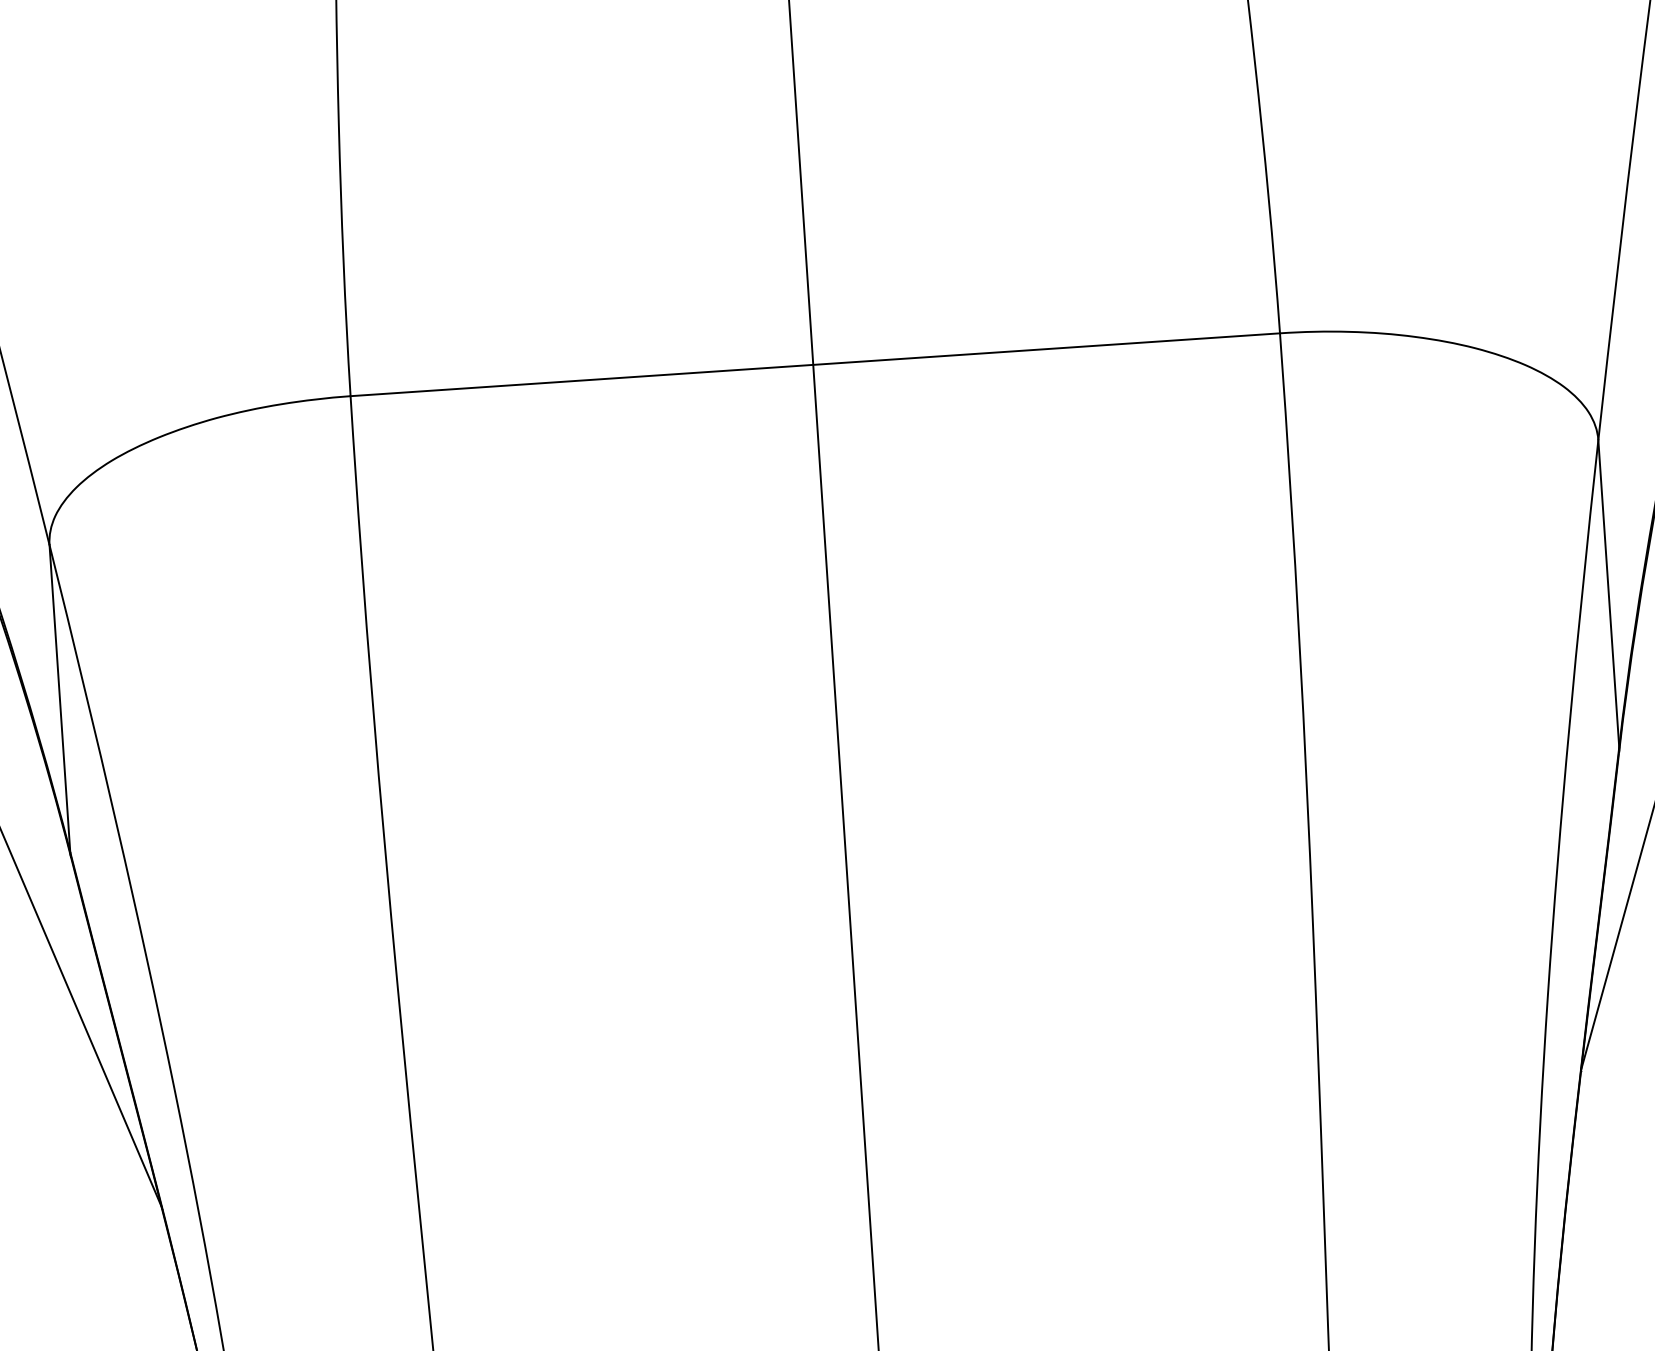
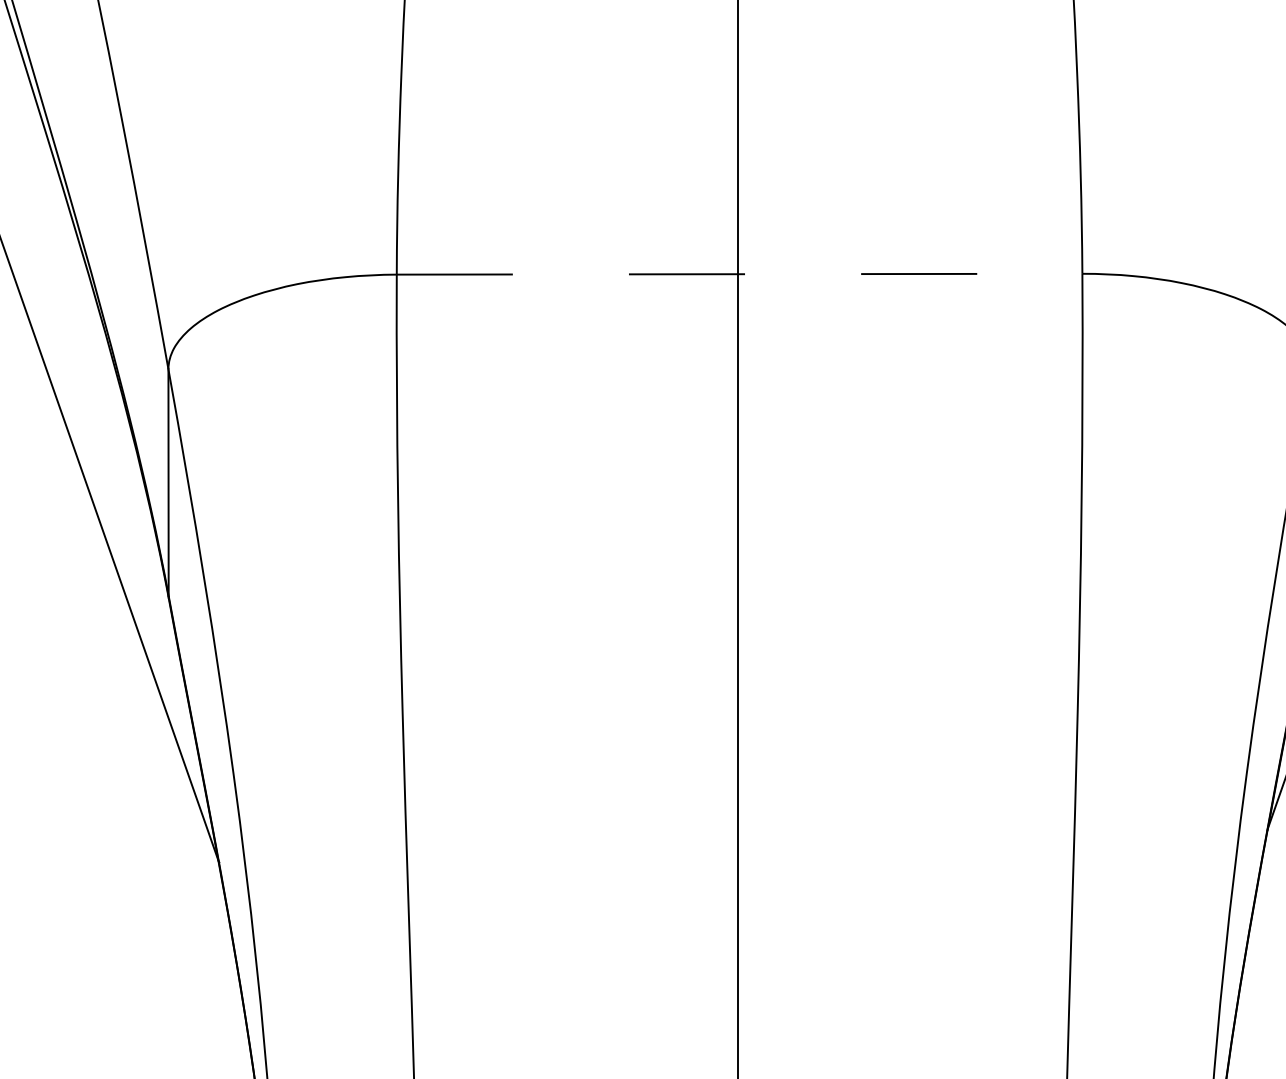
line: (815, 365) -> (739, 274), solid -> dashed

